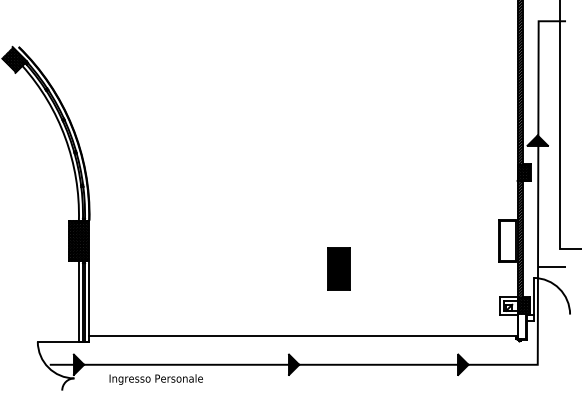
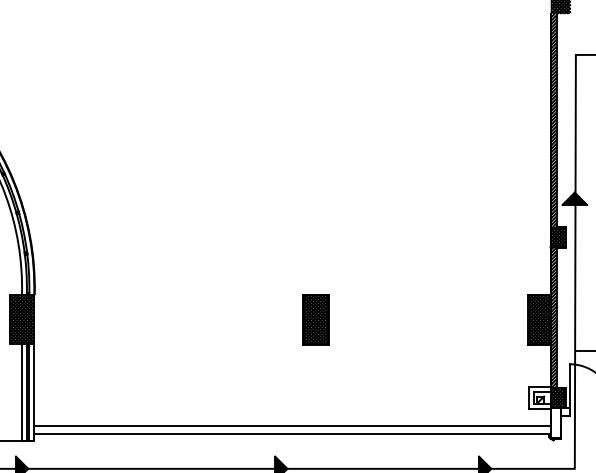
hatch: (507, 240) -> (538, 319), added
part: (338, 268) -> (315, 319), moved
line: (303, 329) -> (292, 426), added

